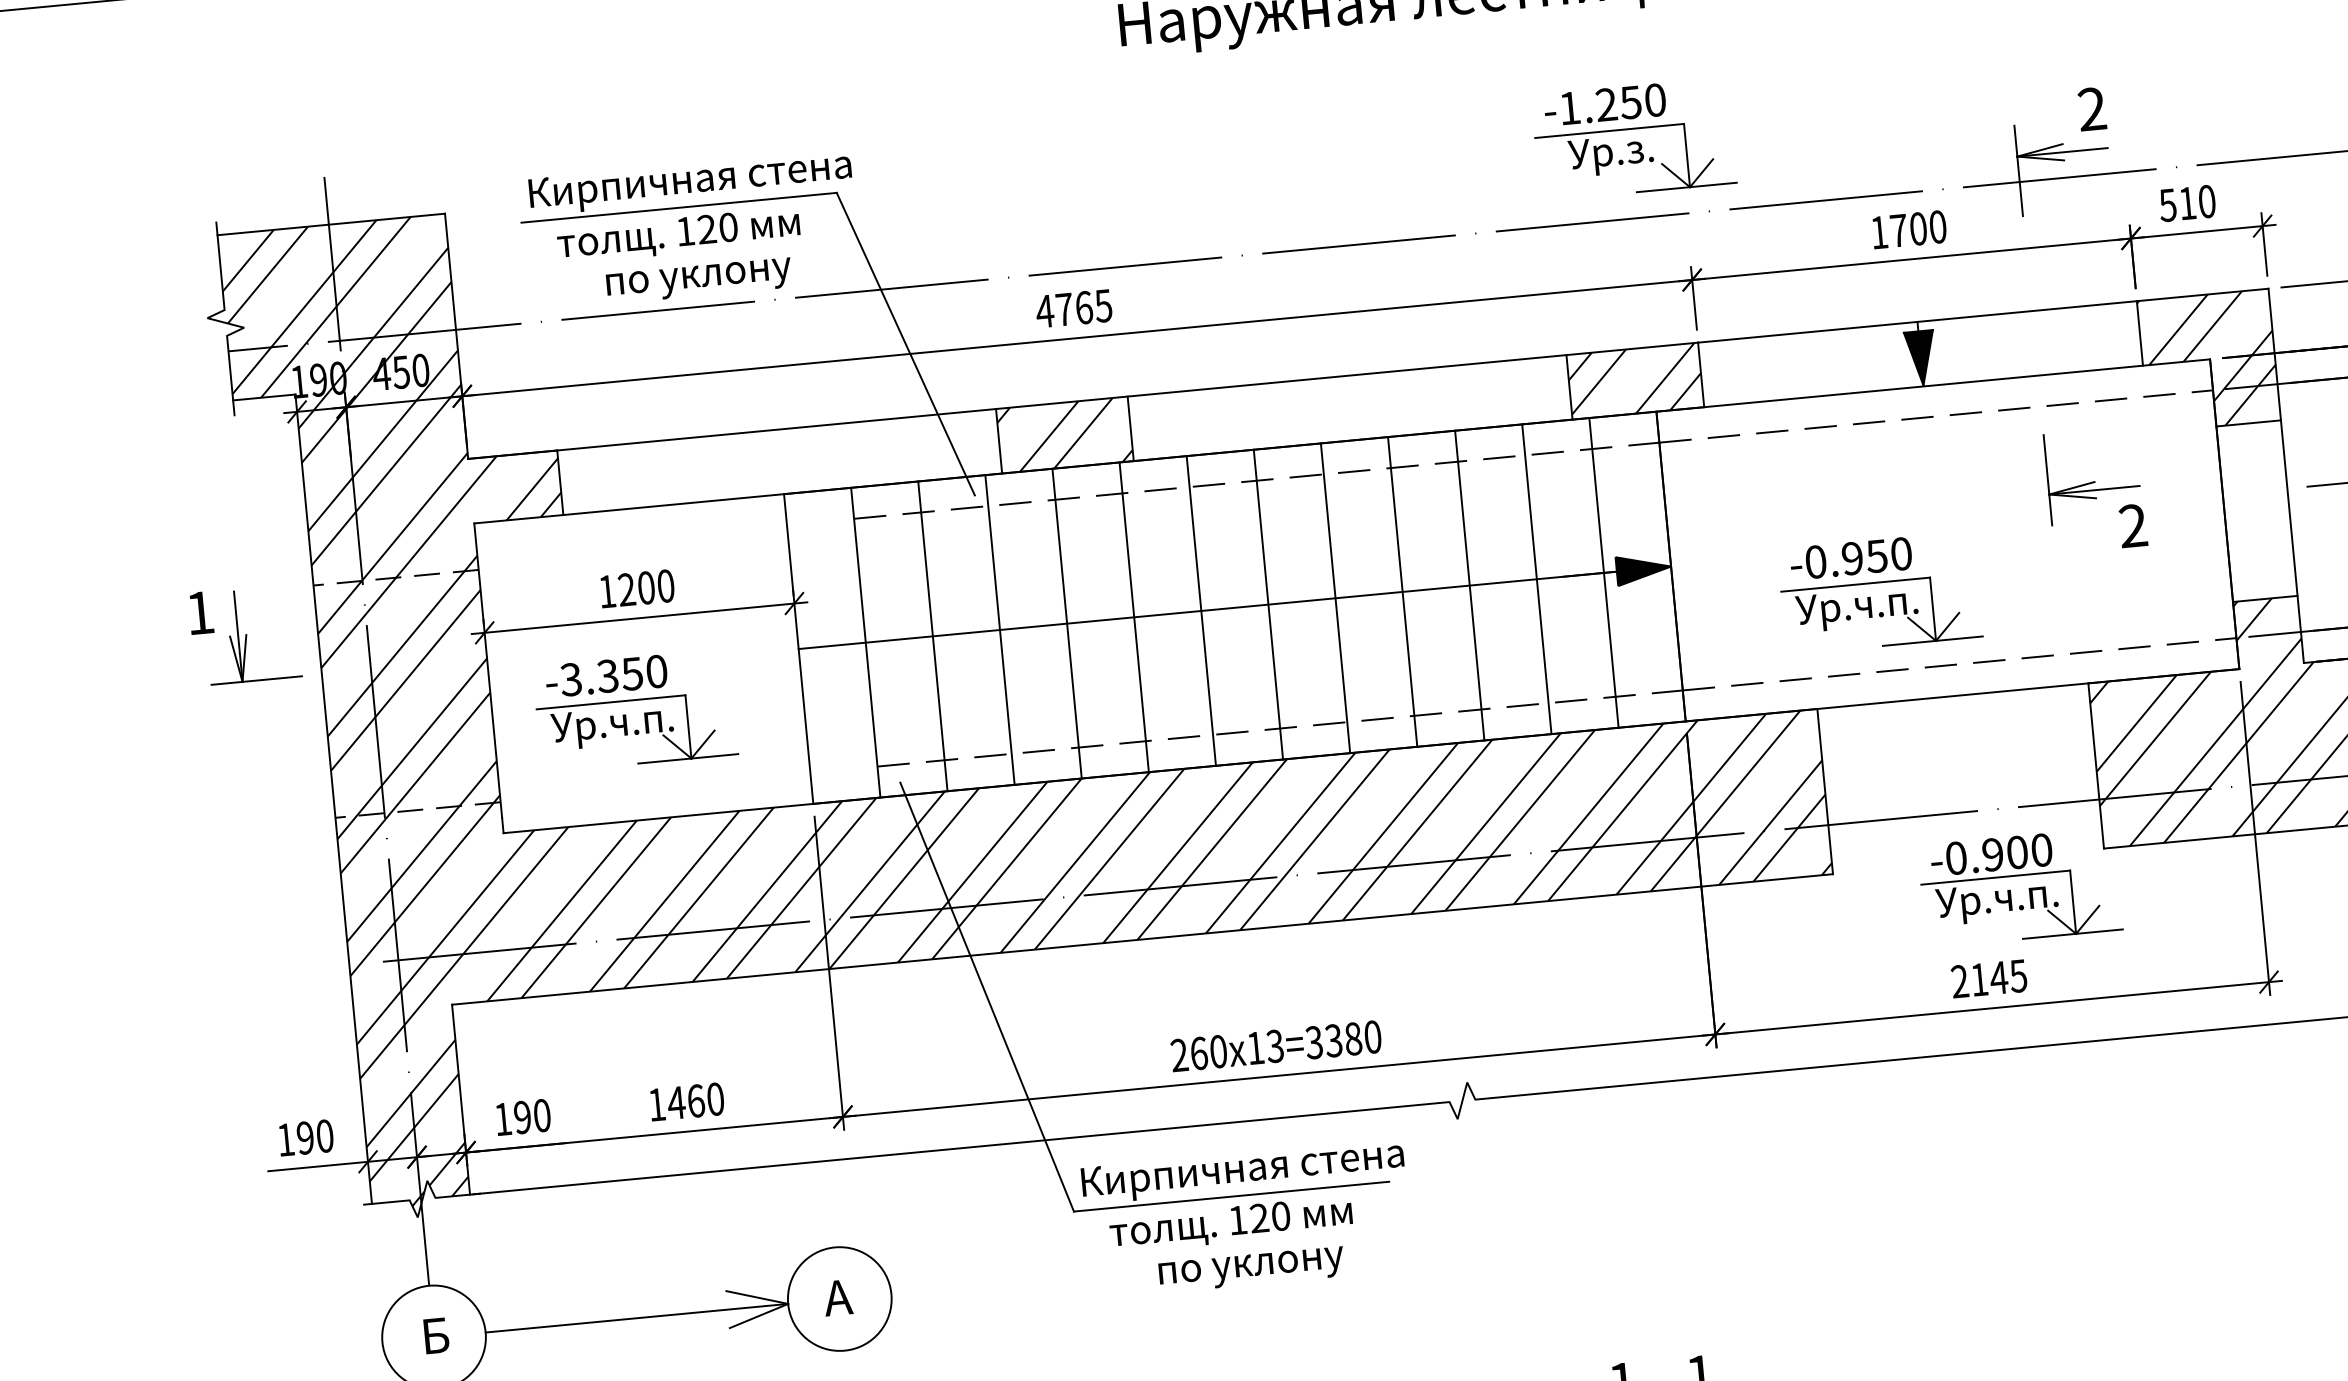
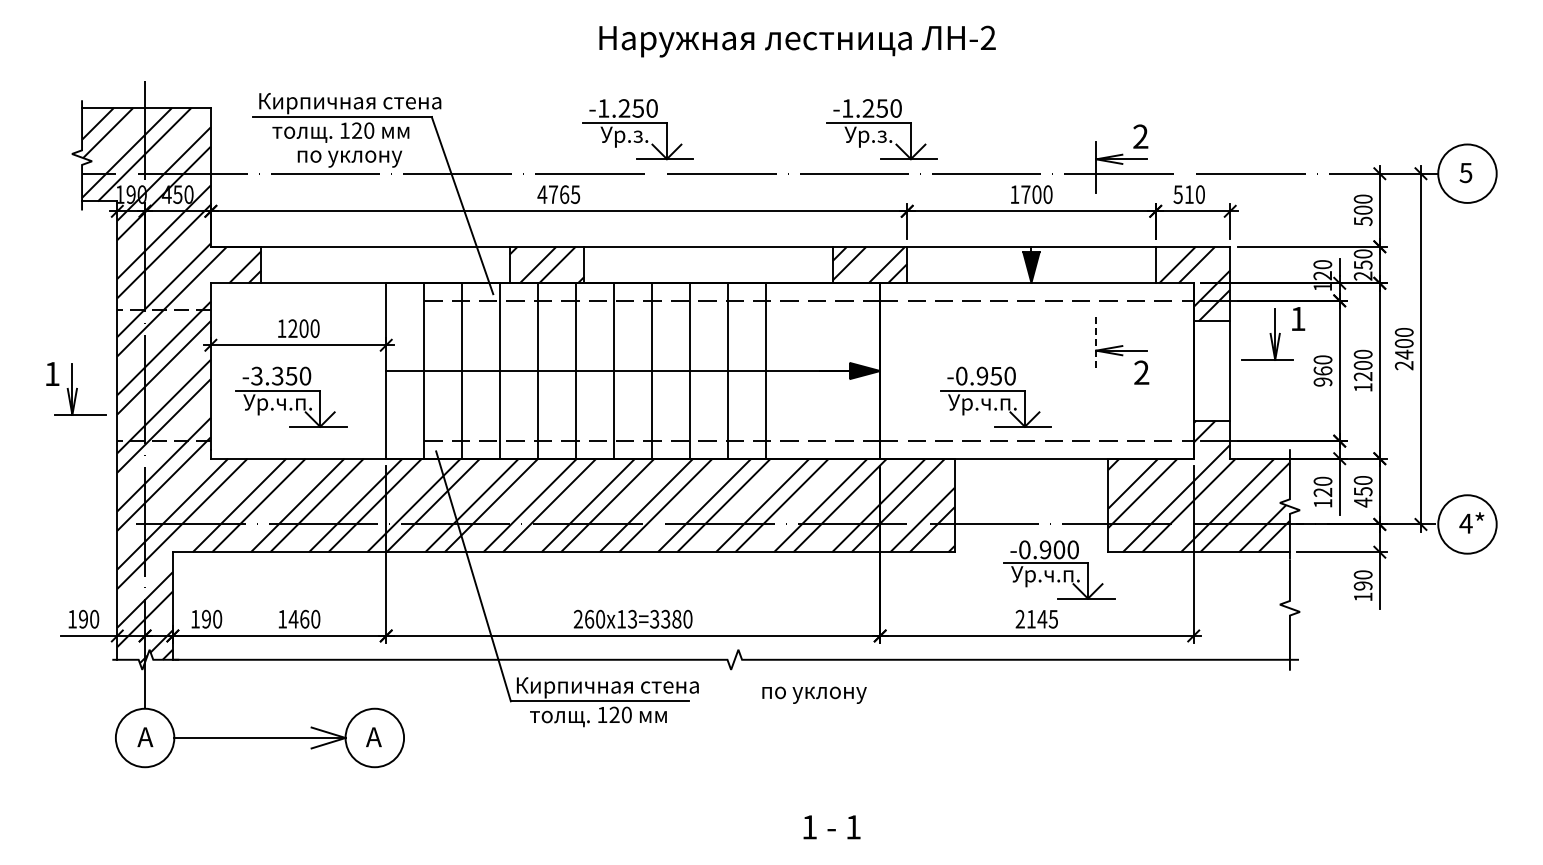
part: (1202, 180) -> (637, 129), added
line: (2048, 480) -> (1096, 342), solid -> dashed
line: (1604, 571) -> (842, 370), removed
line: (1537, 578) -> (804, 370), removed
part: (245, 634) -> (76, 388), moved
text: (1251, 1268) -> (814, 694), moved
text: (434, 1336) -> (145, 737), Б -> А

